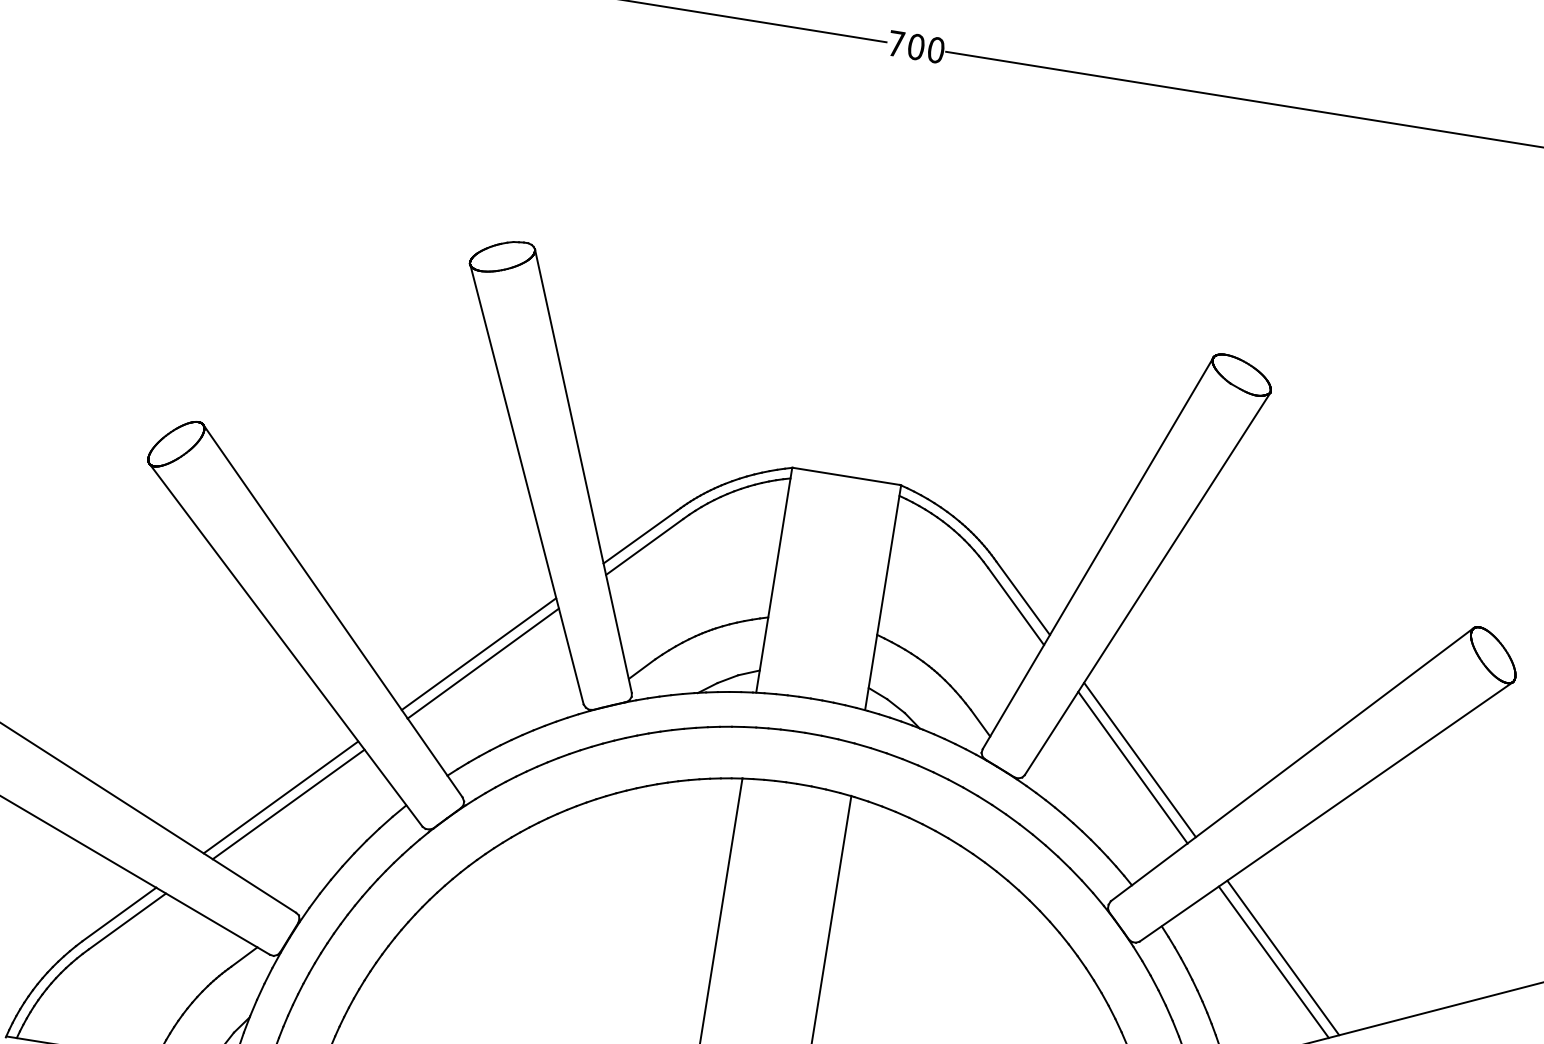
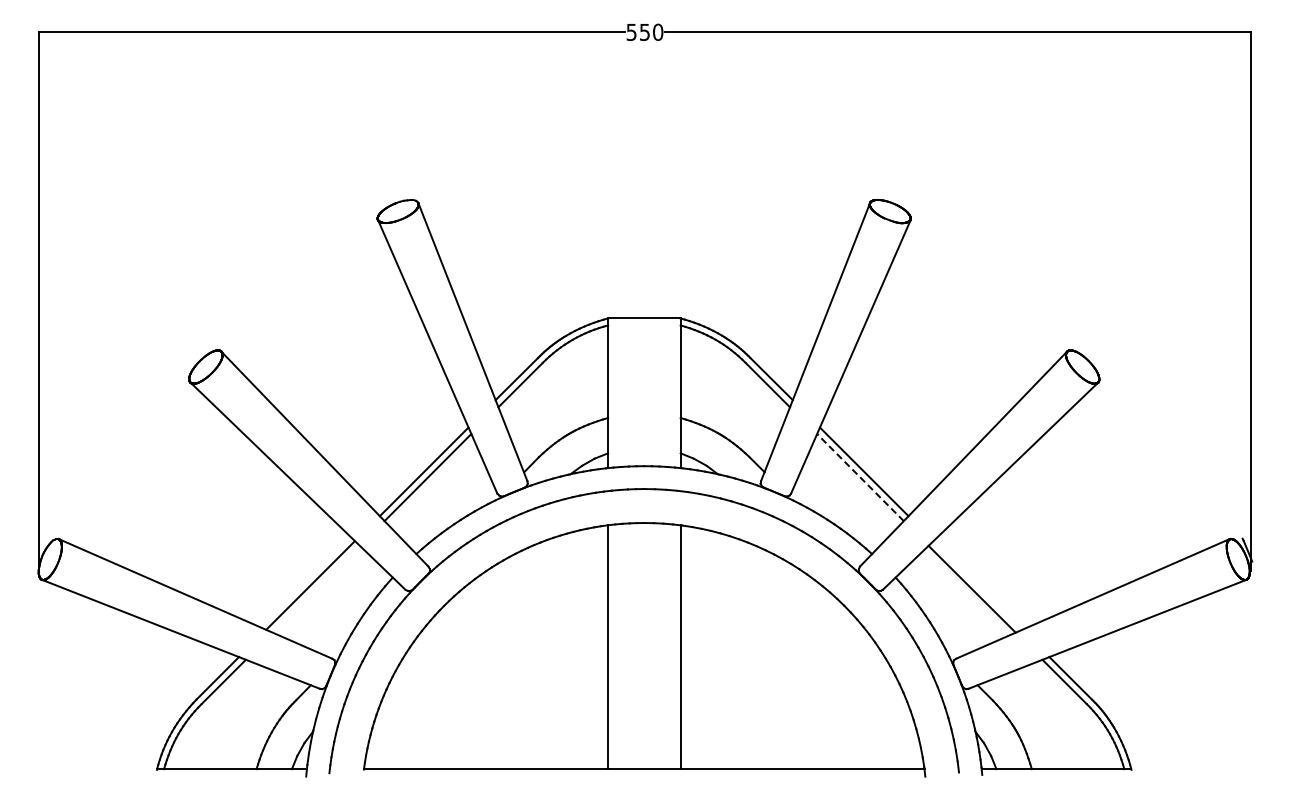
text: (906, 45) -> (638, 32), 700 -> 550
line: (1132, 767) -> (860, 477), solid -> dashed
line: (287, 803) -> (315, 588), removed
line: (1282, 957) -> (977, 585), removed

